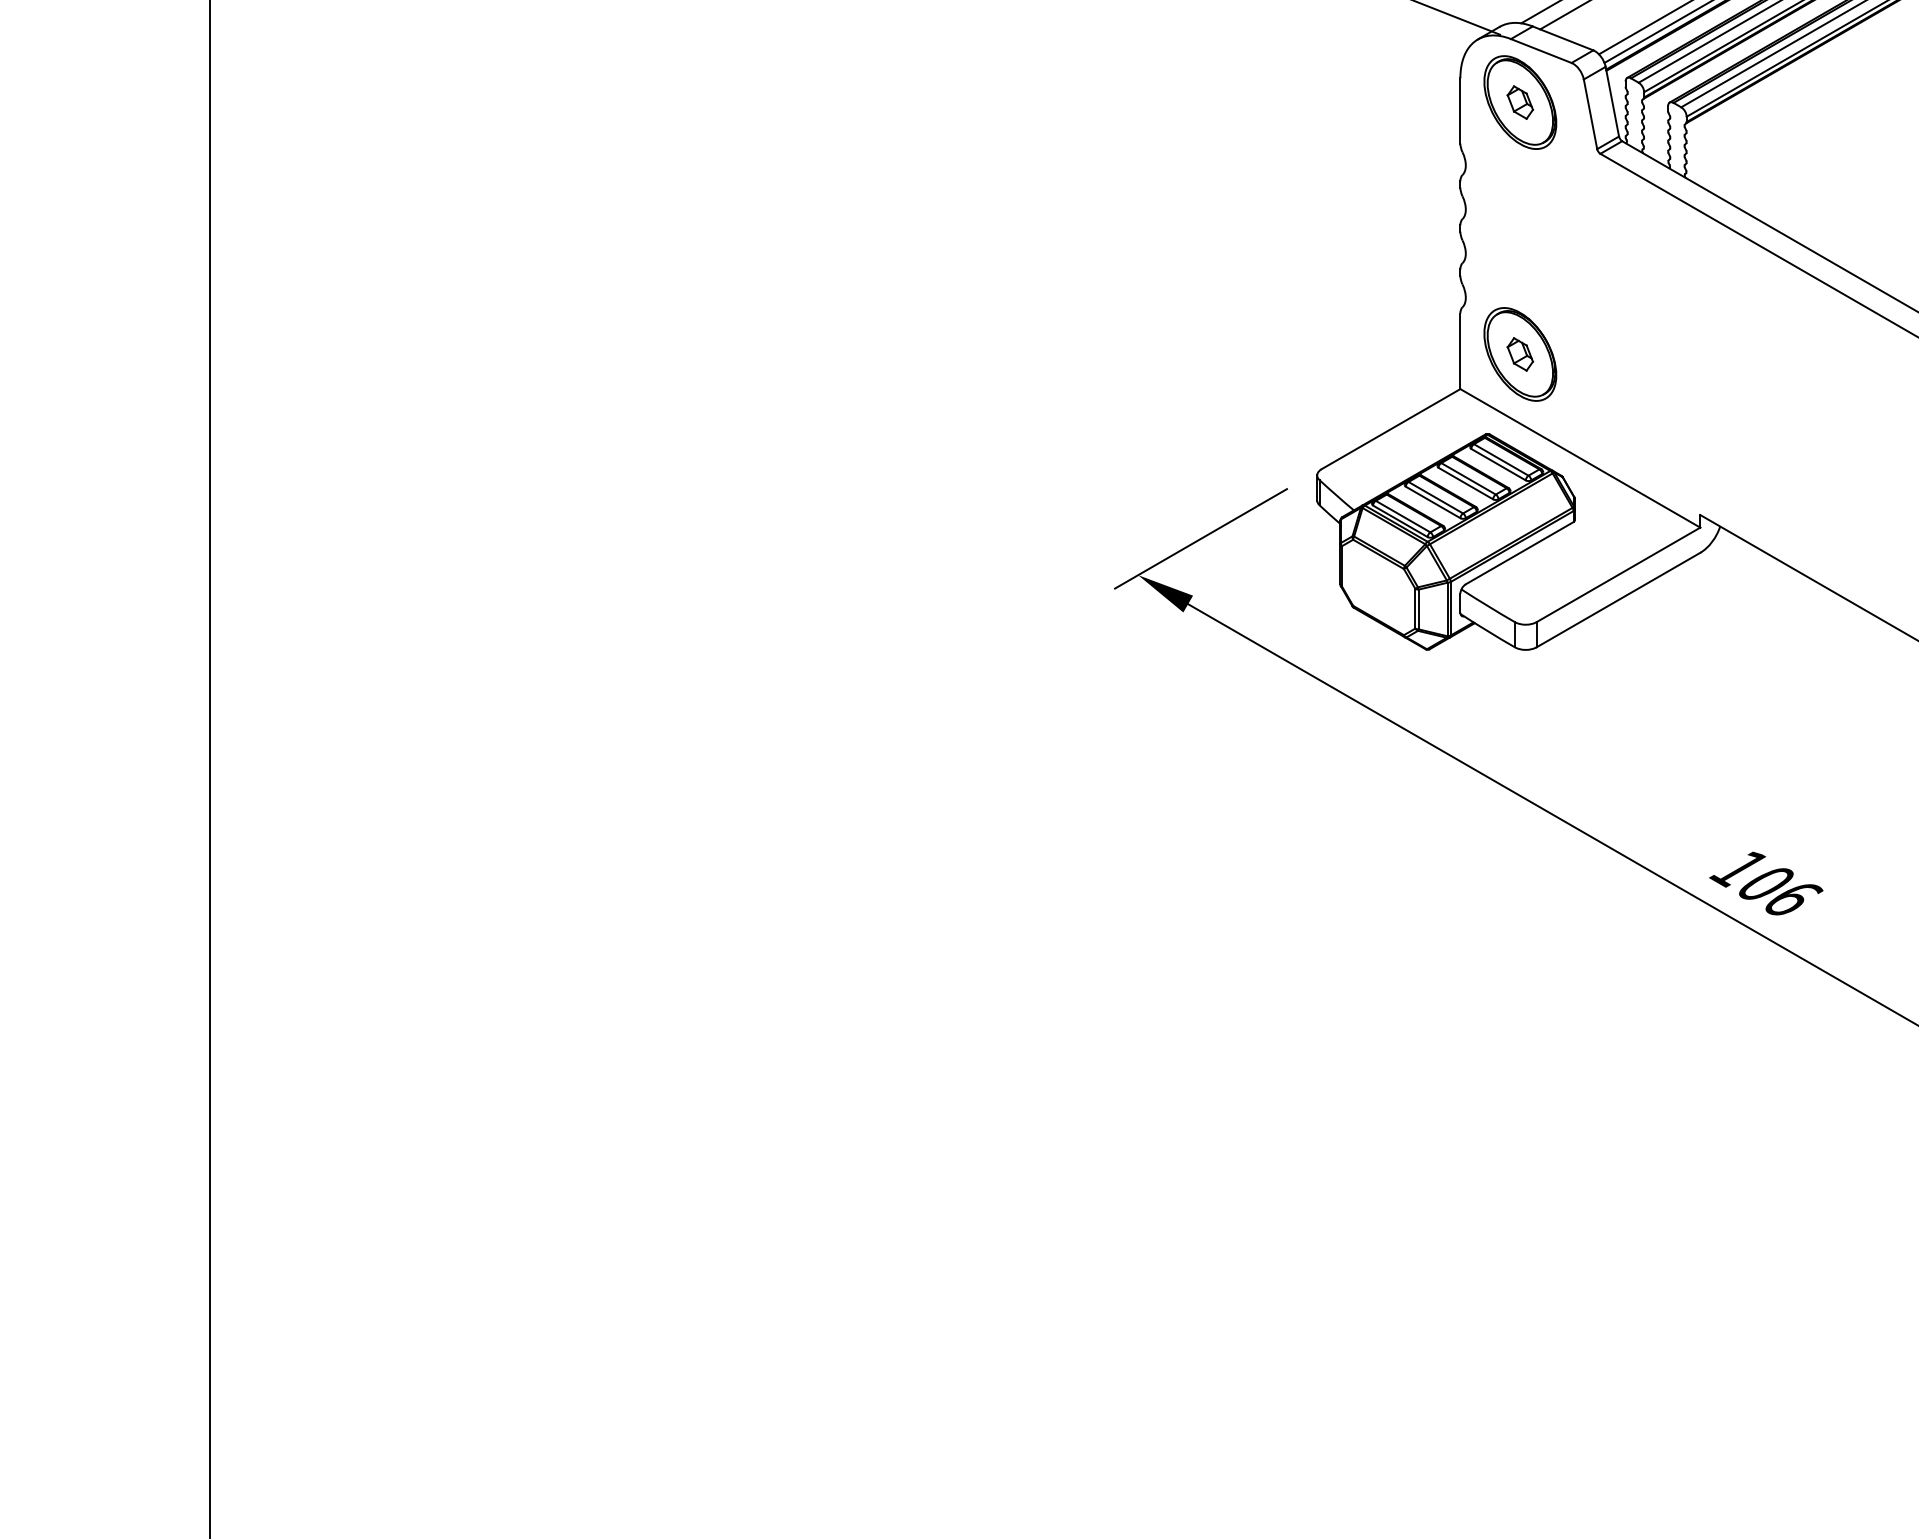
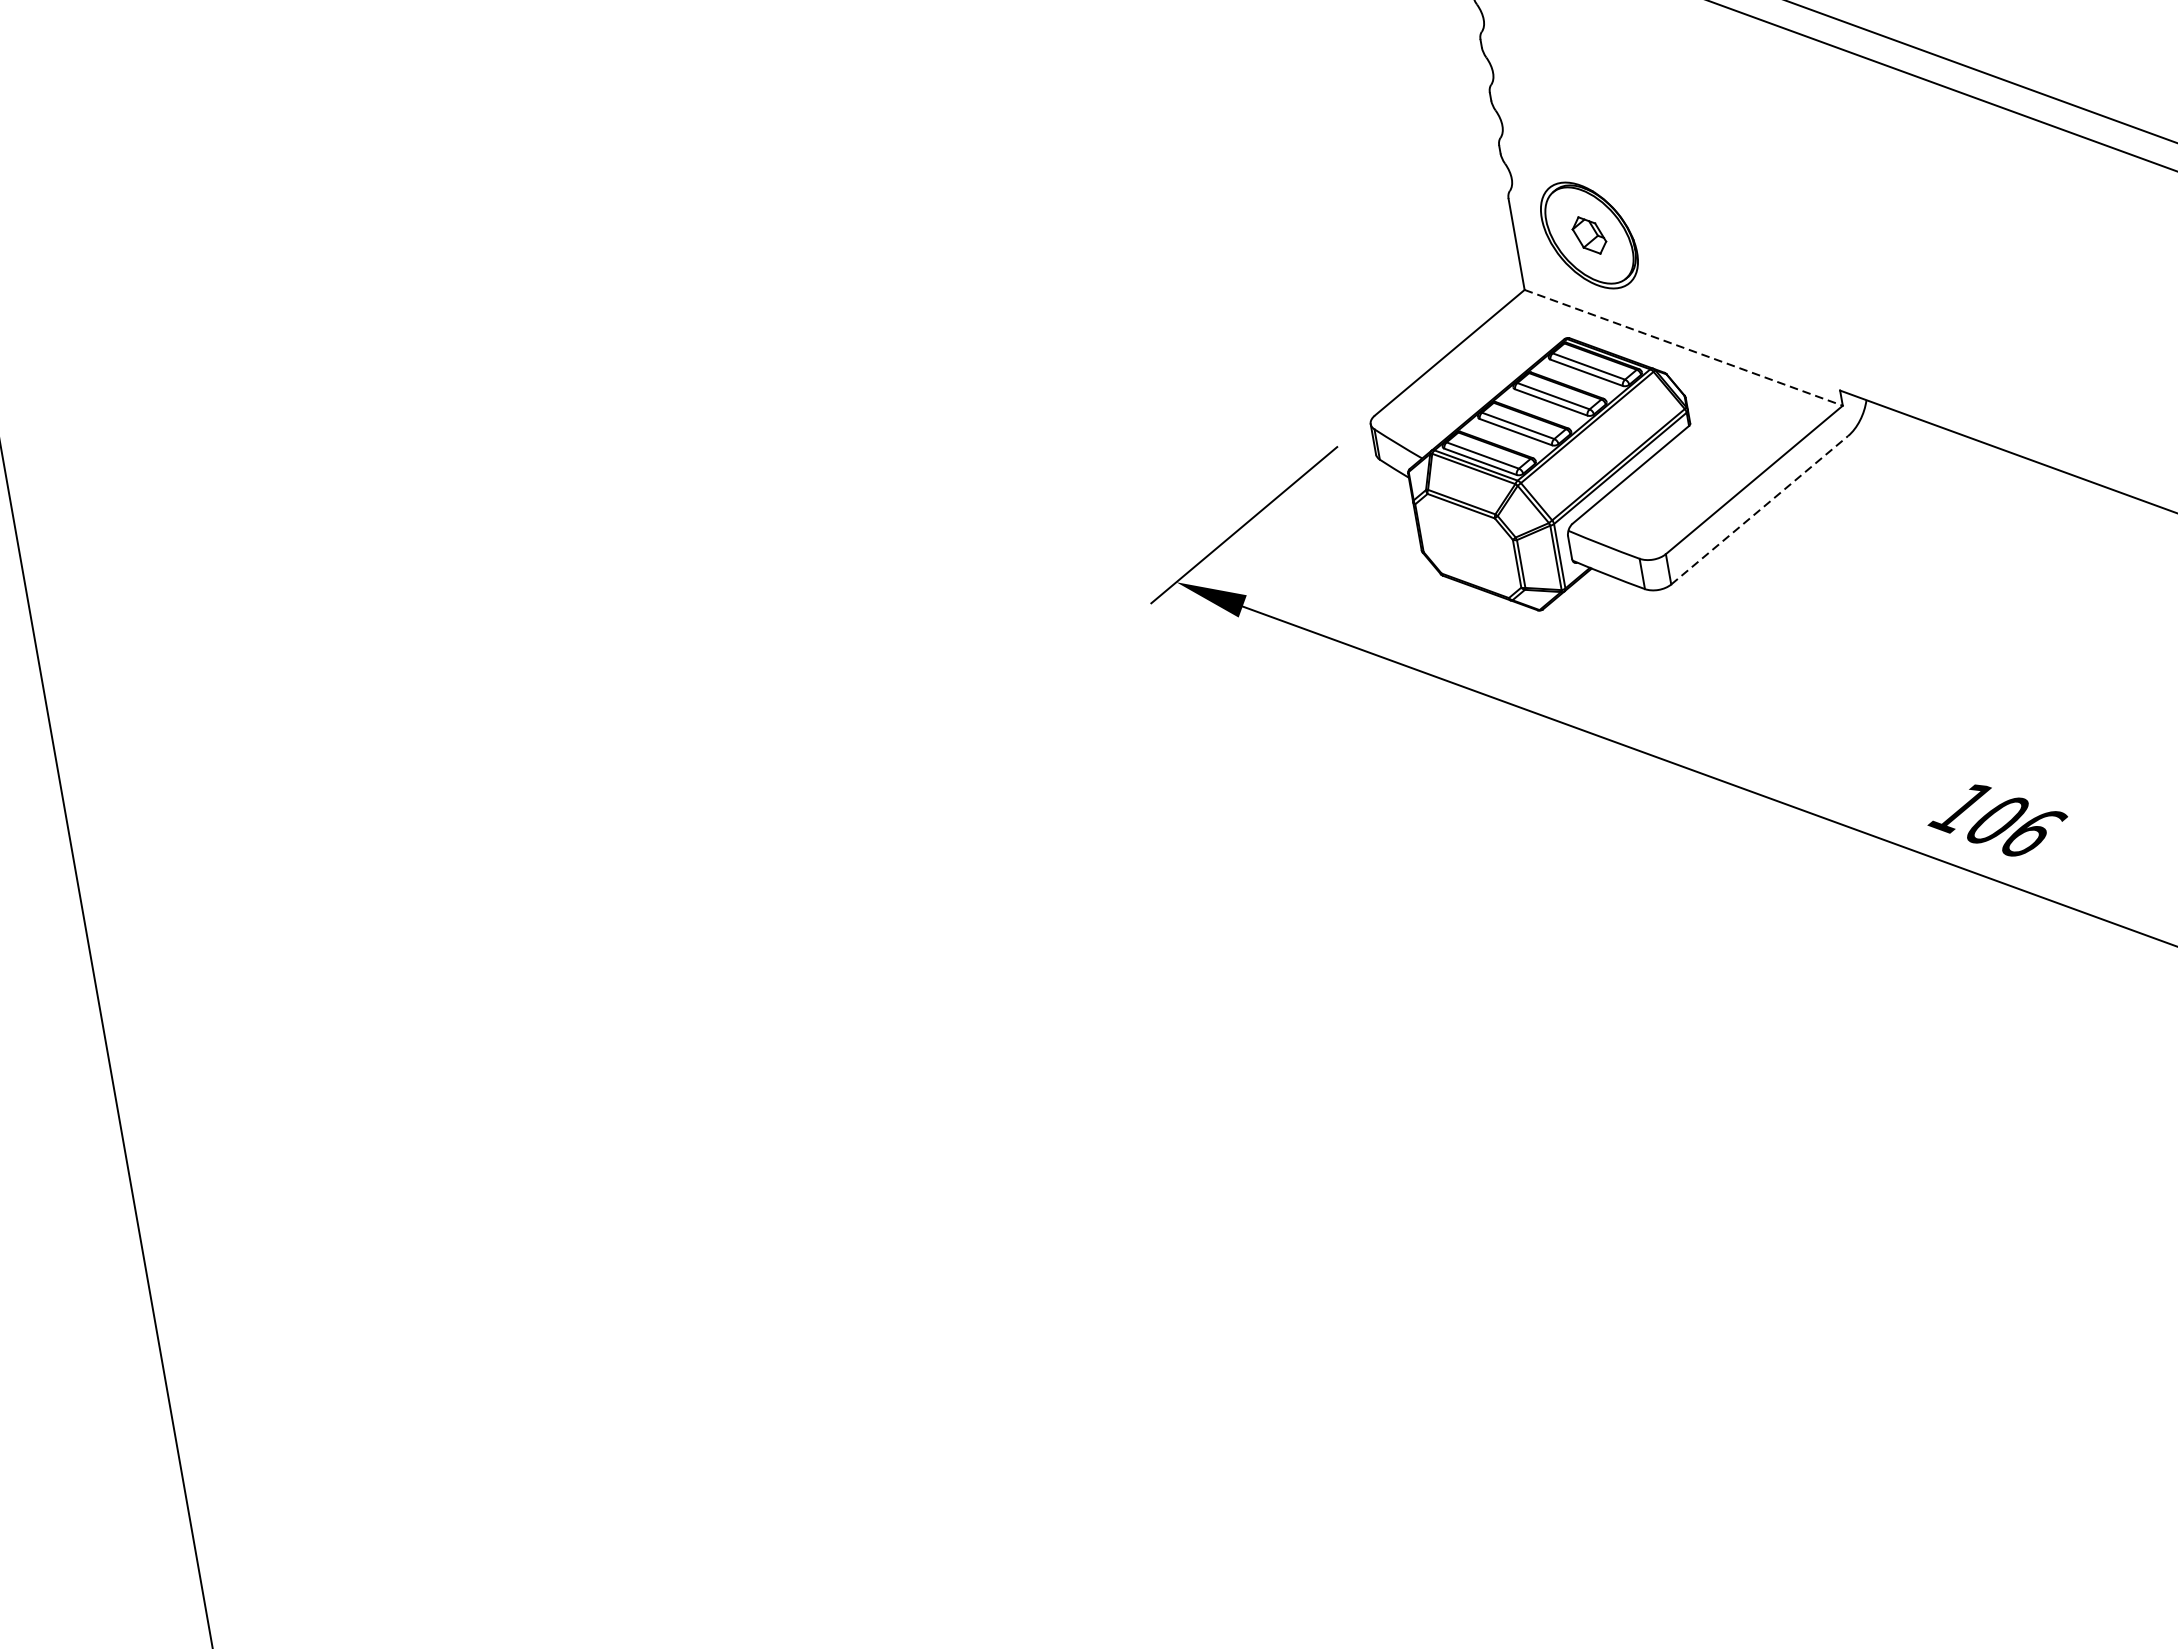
line: (1580, 458) -> (1683, 347), solid -> dashed
line: (1618, 599) -> (1759, 509), solid -> dashed

